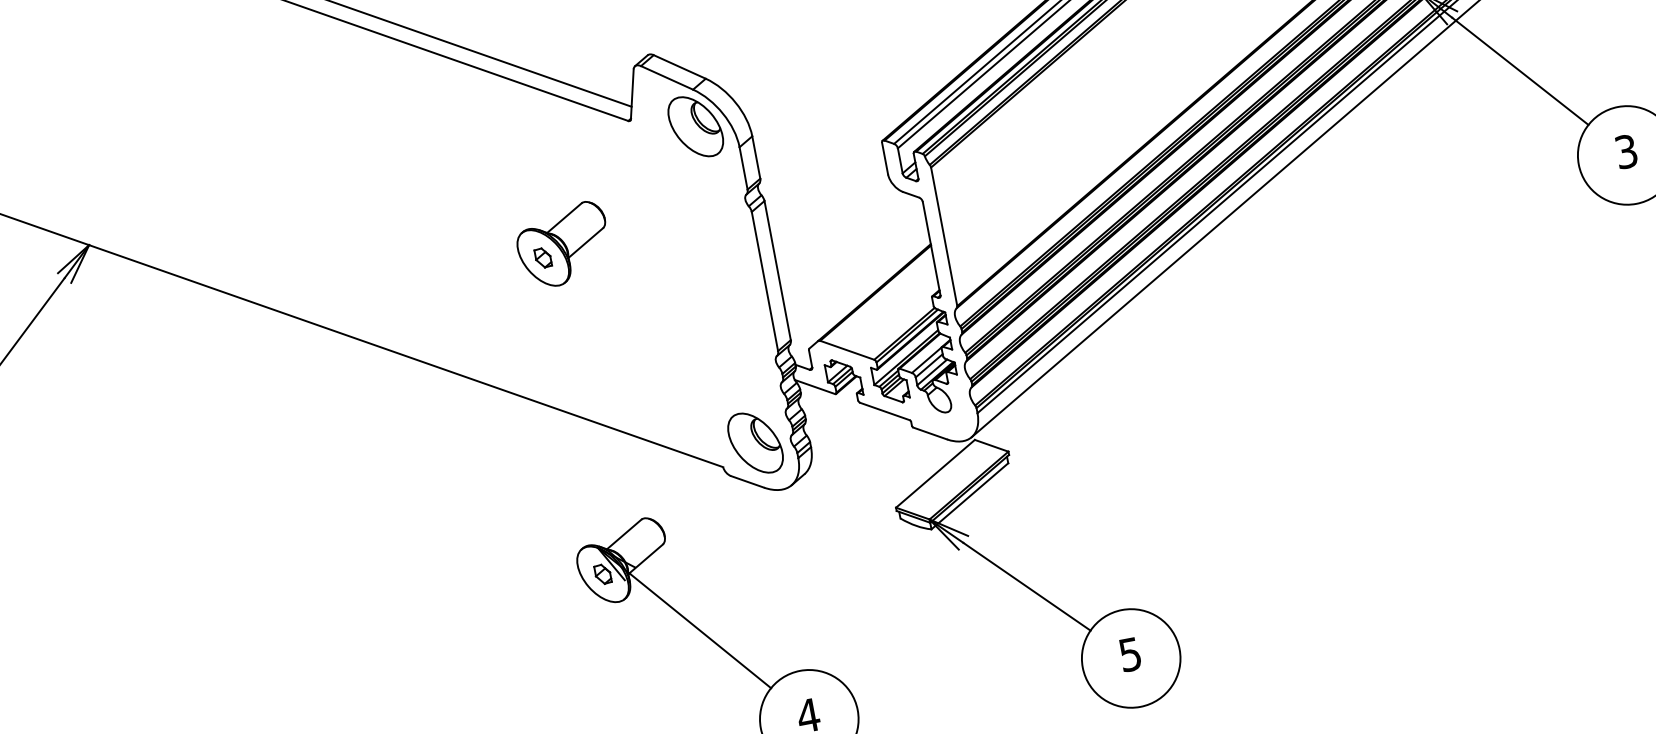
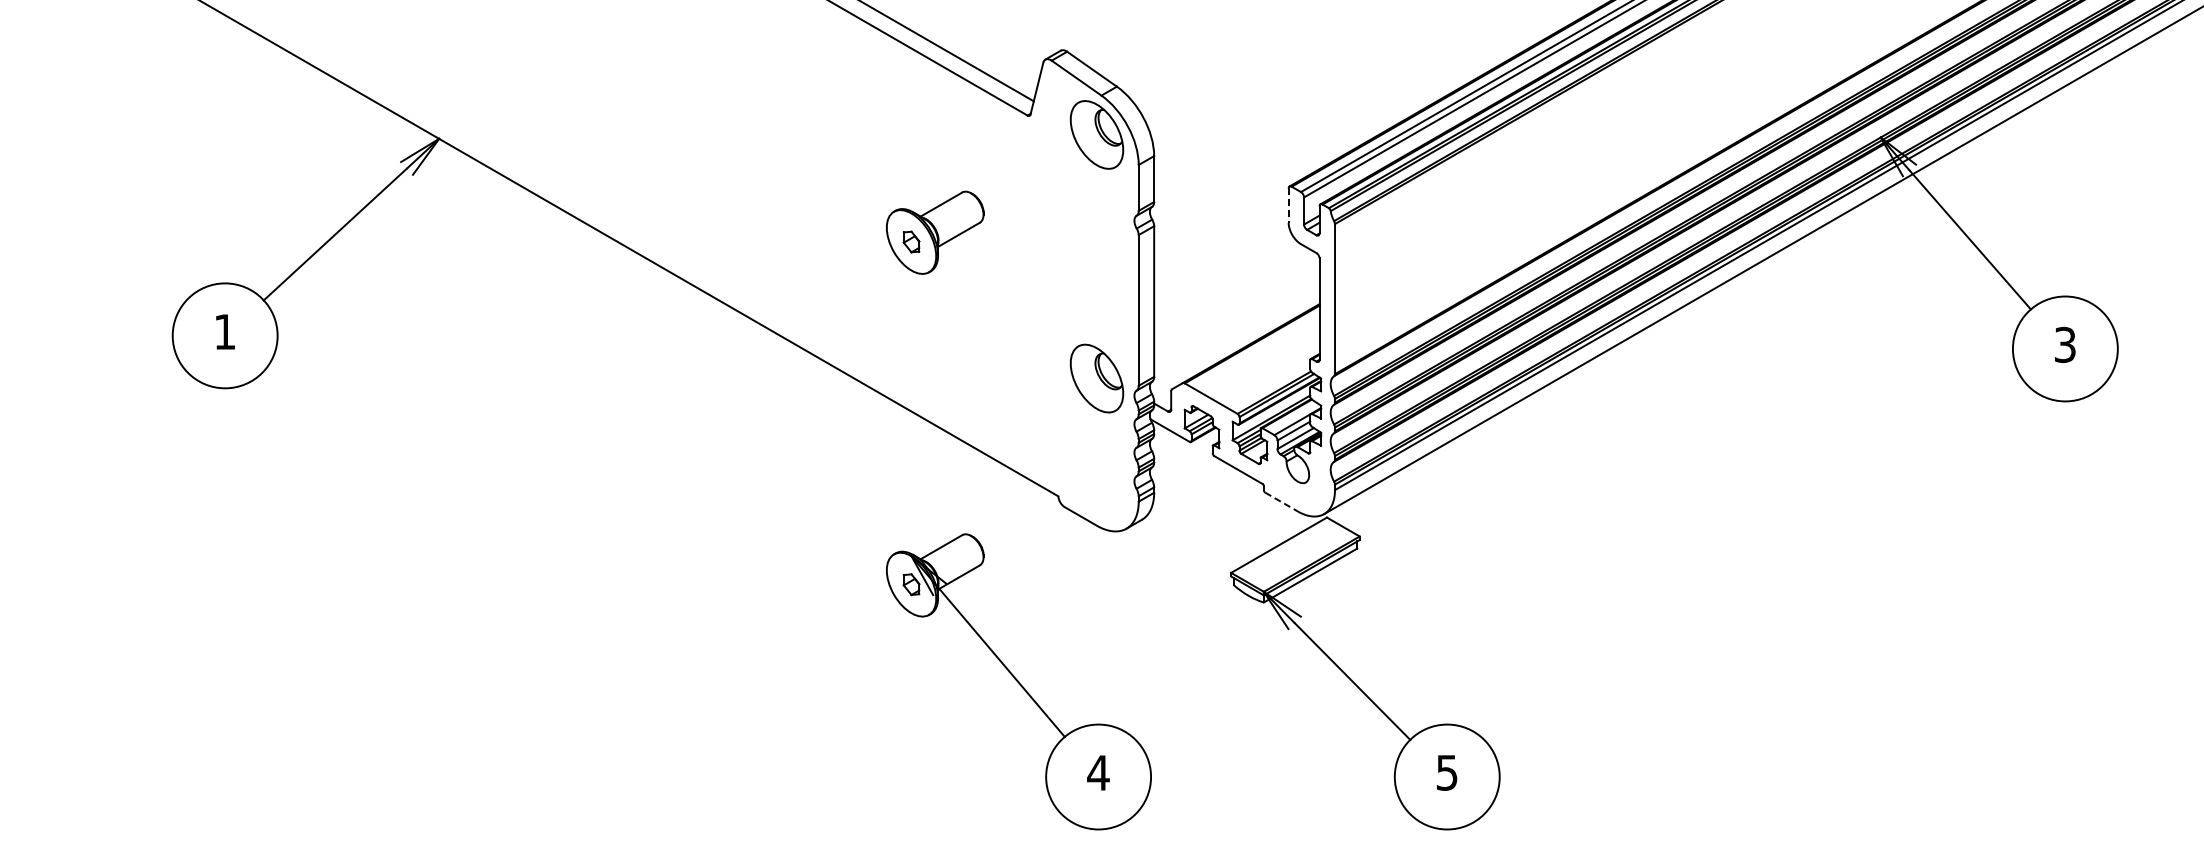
line: (885, 159) -> (1288, 206), solid -> dashed
line: (930, 433) -> (1281, 502), solid -> dashed
part: (755, 443) -> (1096, 378), moved

